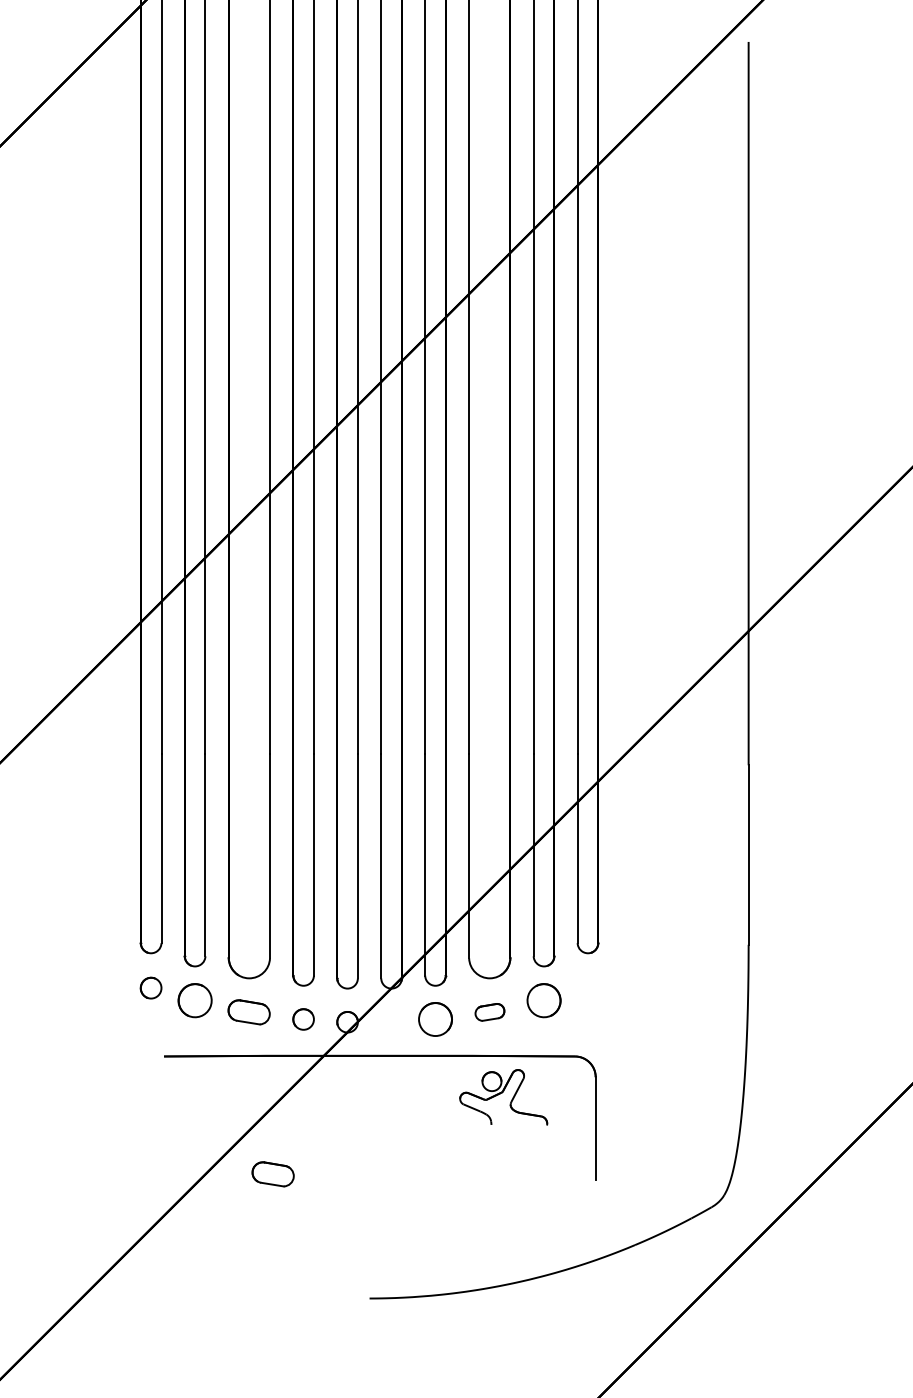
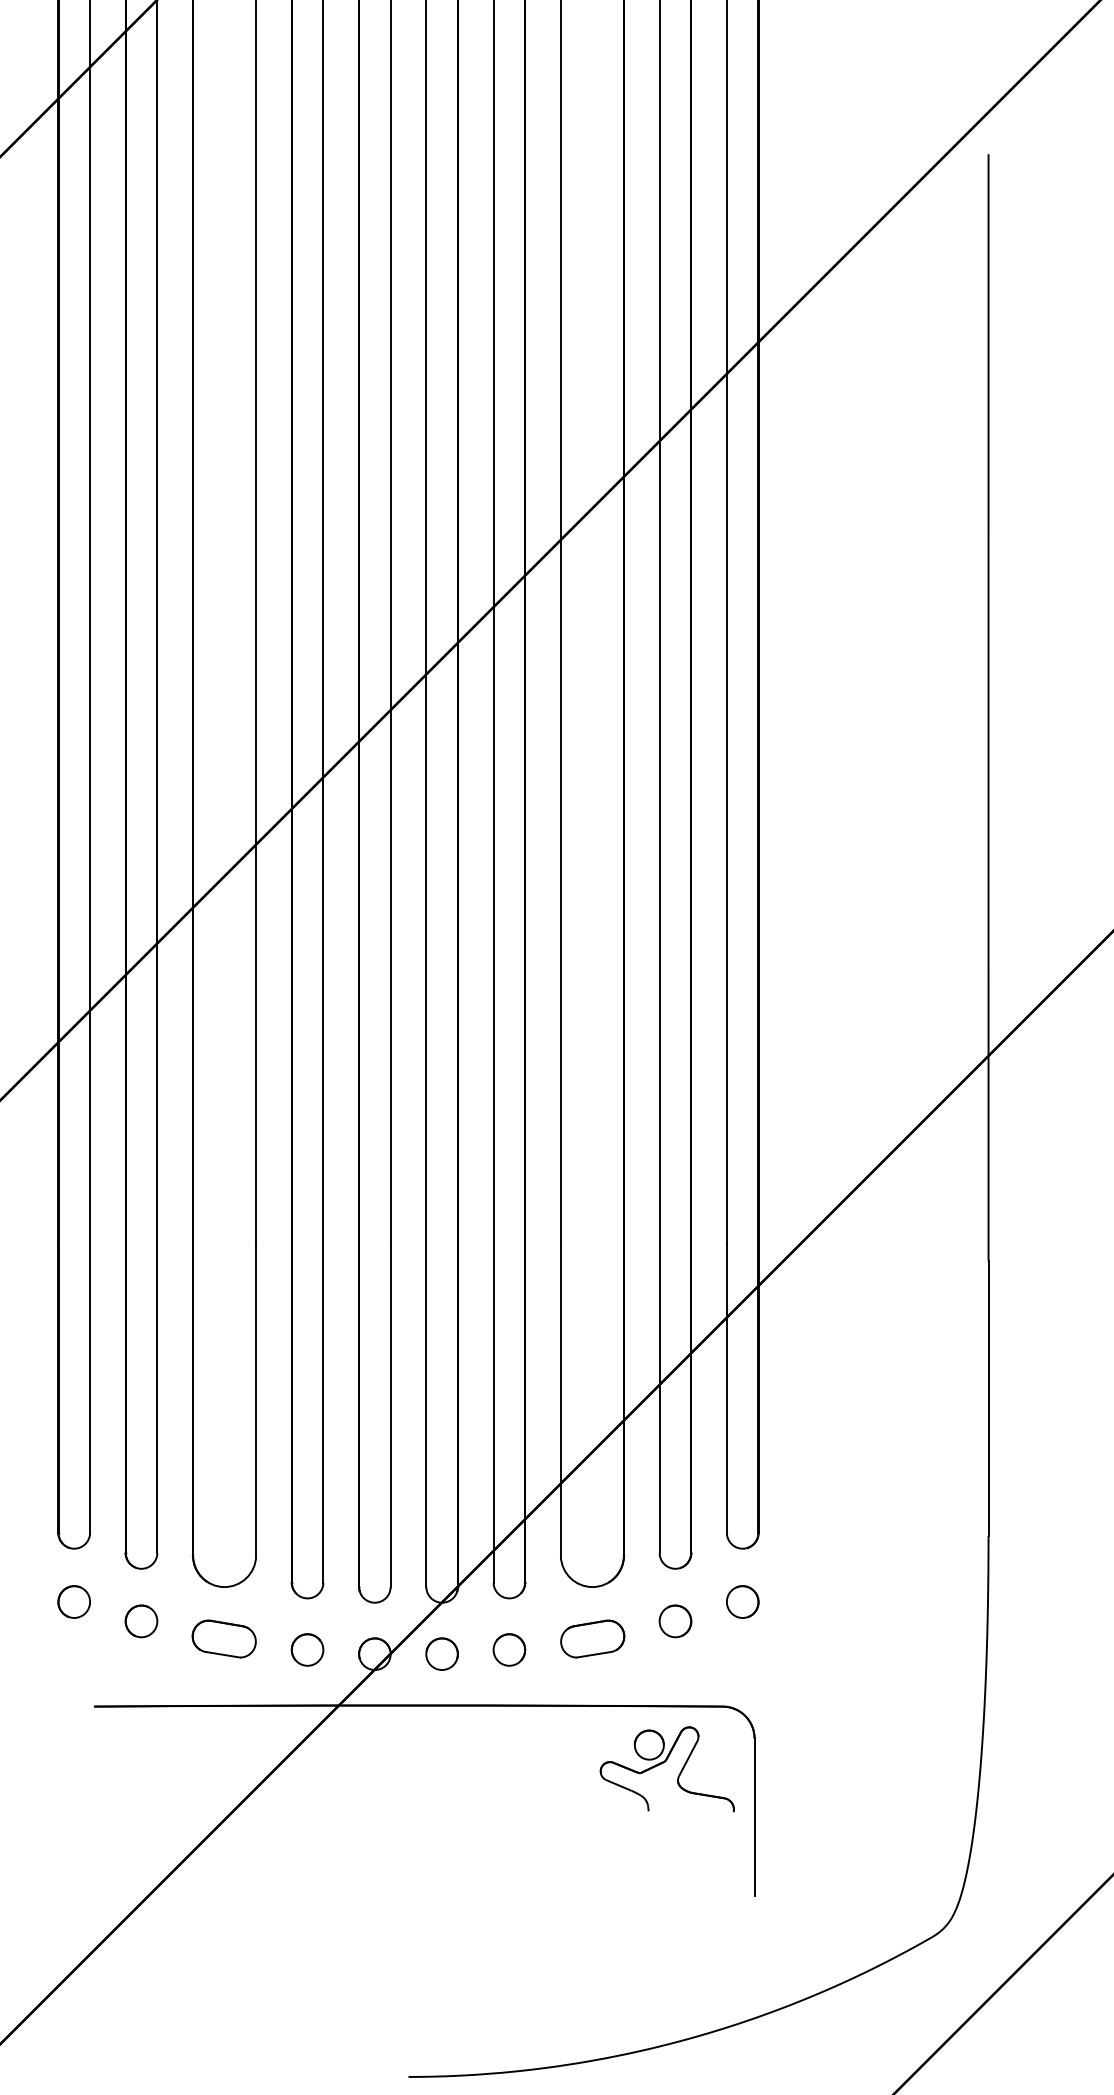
part: (587, 987) -> (741, 1601), added
part: (194, 1000) -> (140, 1620), size x0.62
part: (543, 1000) -> (674, 1620), size x0.62
part: (489, 1012) -> (592, 1639), size x1.43
part: (435, 1019) -> (509, 1650), size x0.62
part: (391, 1022) -> (442, 1654), added
part: (503, 1097) -> (666, 1769), moved
part: (272, 1174) -> (259, 1887), removed

